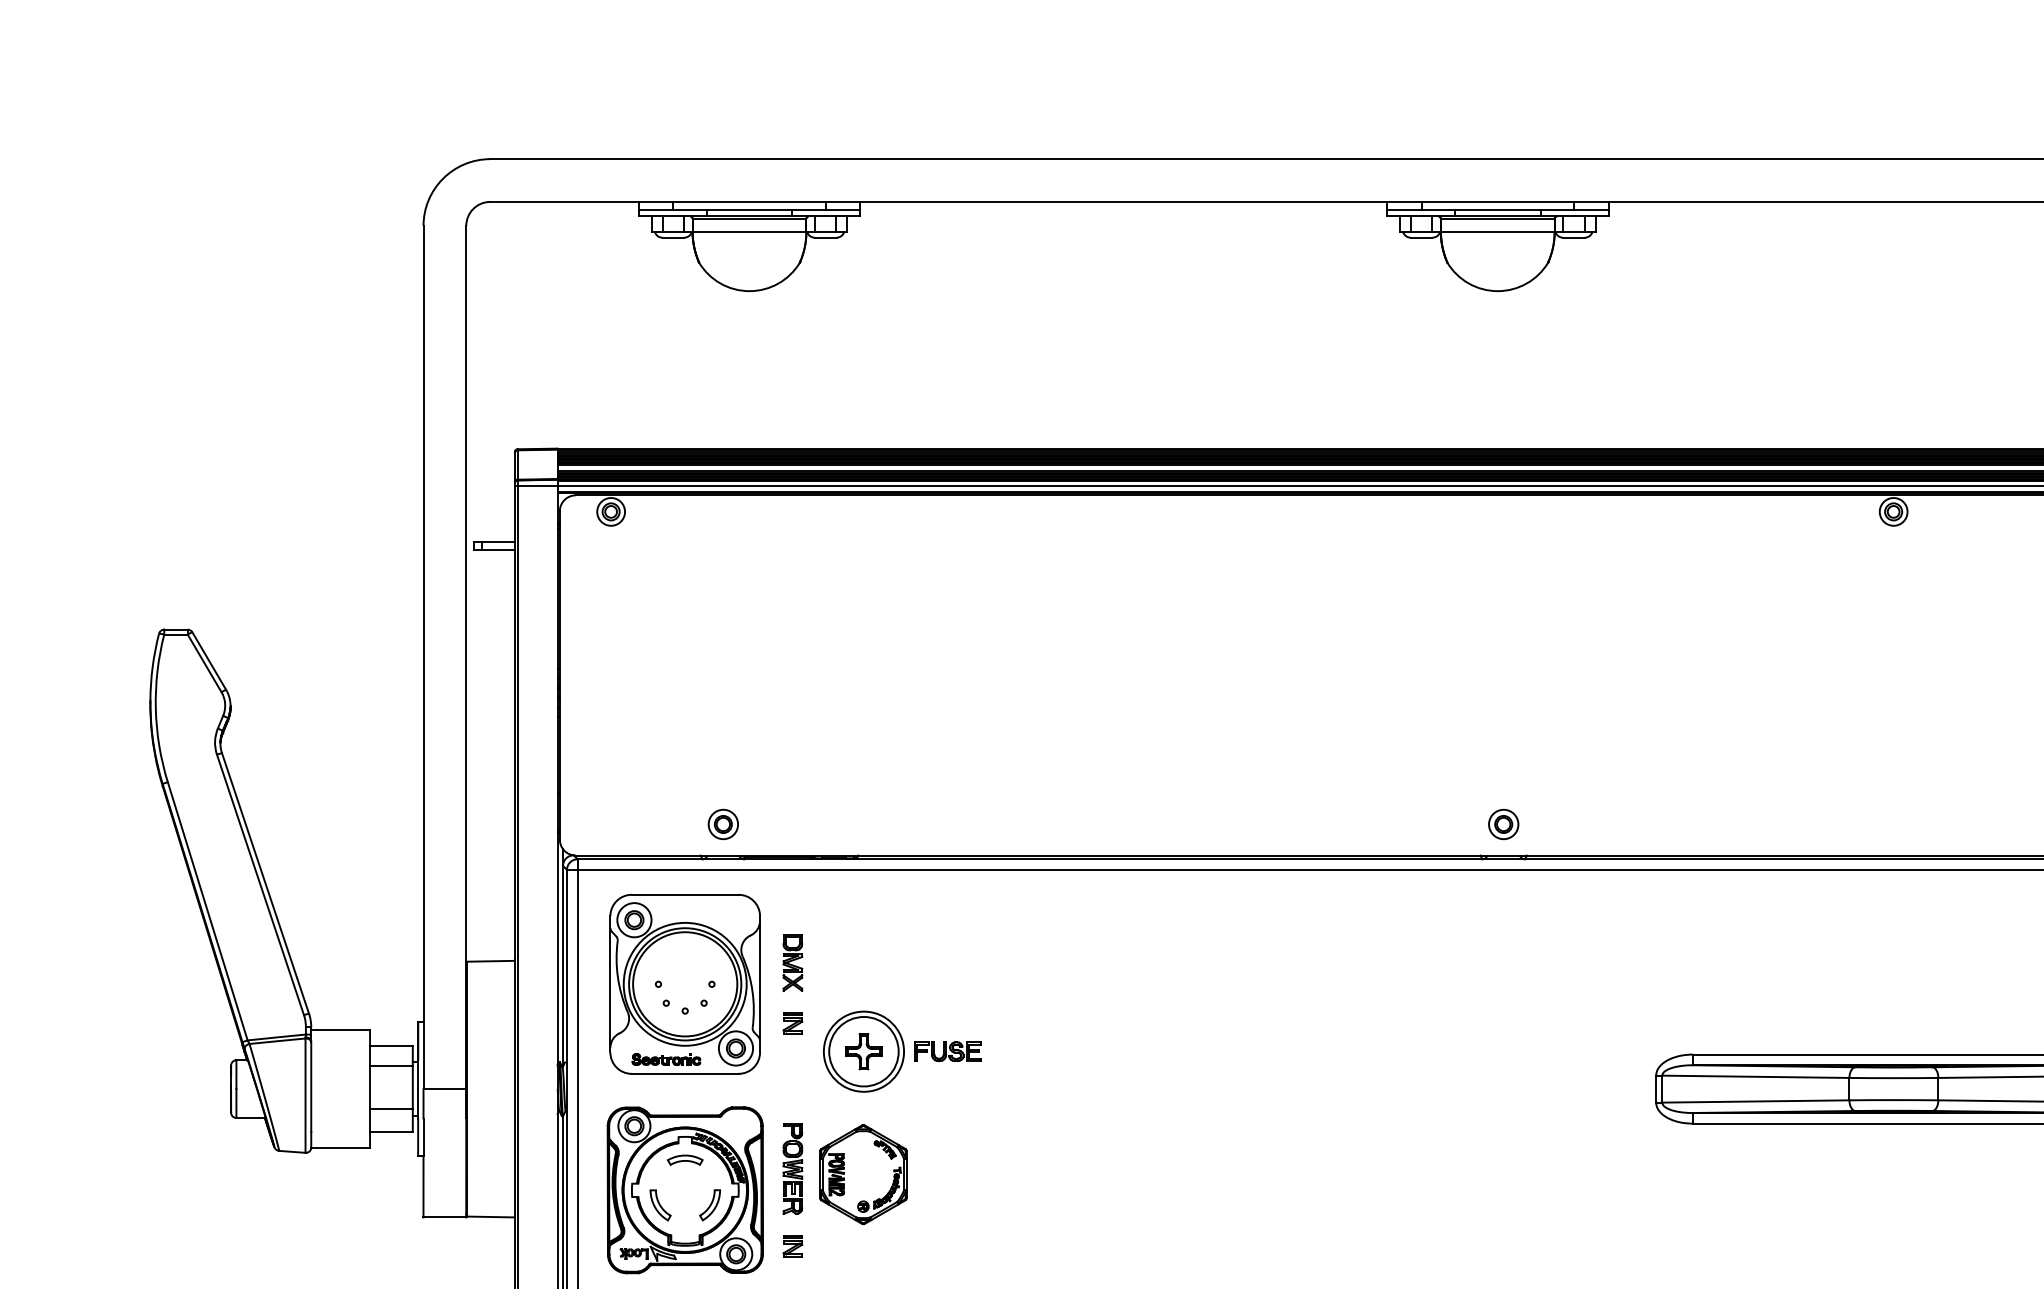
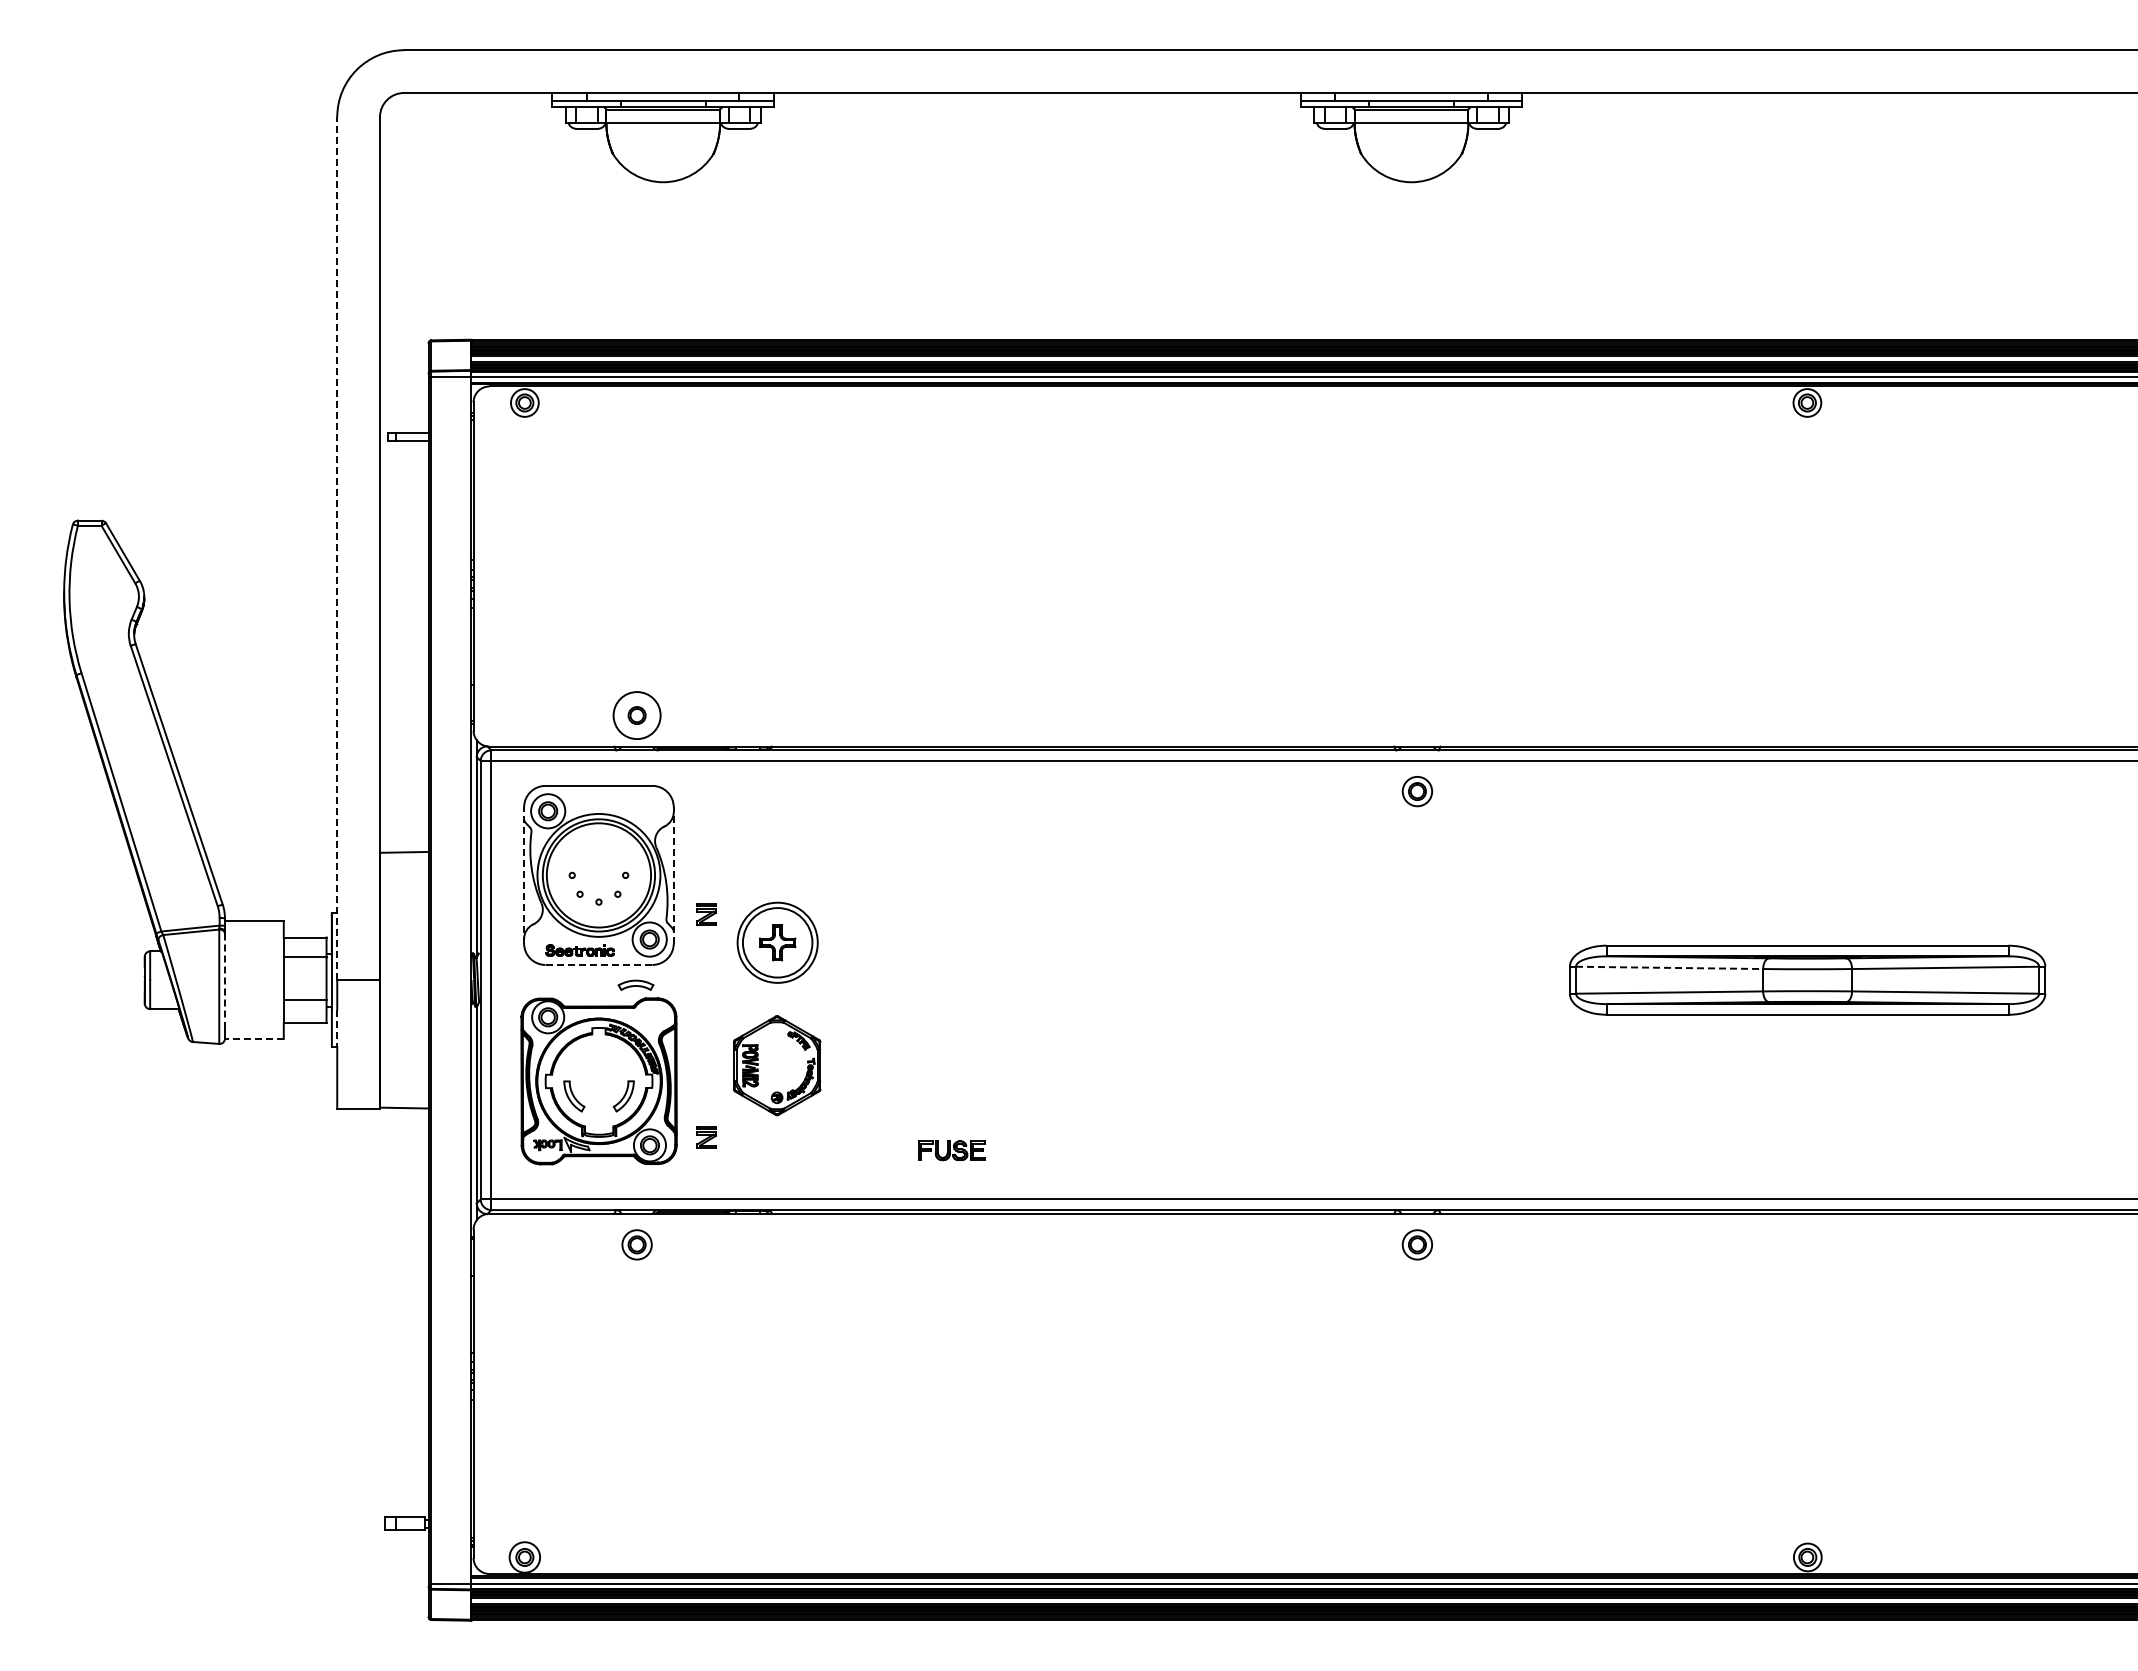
line: (423, 657) -> (337, 548), solid -> dashed
circle: (722, 824) -> (636, 715), size x1.6
part: (1502, 824) -> (1416, 791), moved
part: (792, 963) -> (706, 854), removed
line: (610, 983) -> (524, 874), solid -> dashed
line: (759, 983) -> (673, 874), solid -> dashed
part: (947, 1051) -> (951, 1150), moved
line: (684, 1073) -> (598, 964), solid -> dashed
line: (1755, 1076) -> (1669, 967), solid -> dashed
line: (311, 1087) -> (225, 978), solid -> dashed
line: (423, 1137) -> (337, 1028), solid -> dashed
line: (339, 1148) -> (253, 1039), solid -> dashed
part: (684, 1159) -> (635, 984), moved
part: (792, 1168) -> (706, 1059), removed

